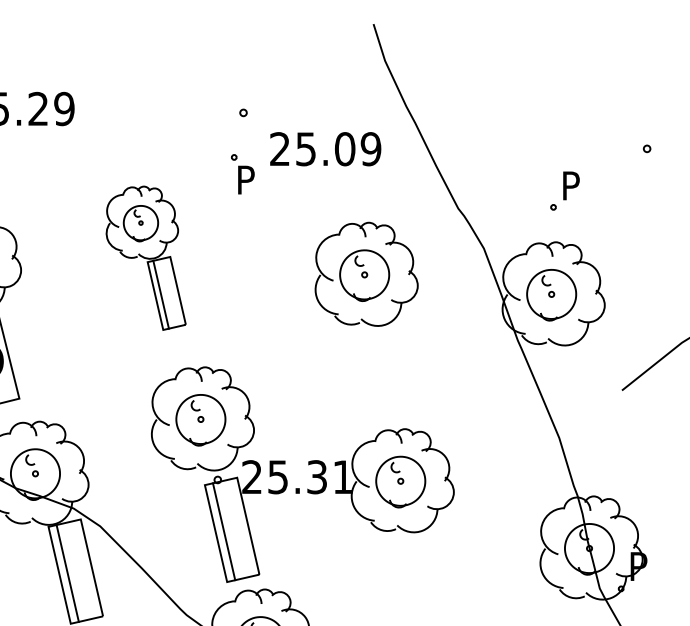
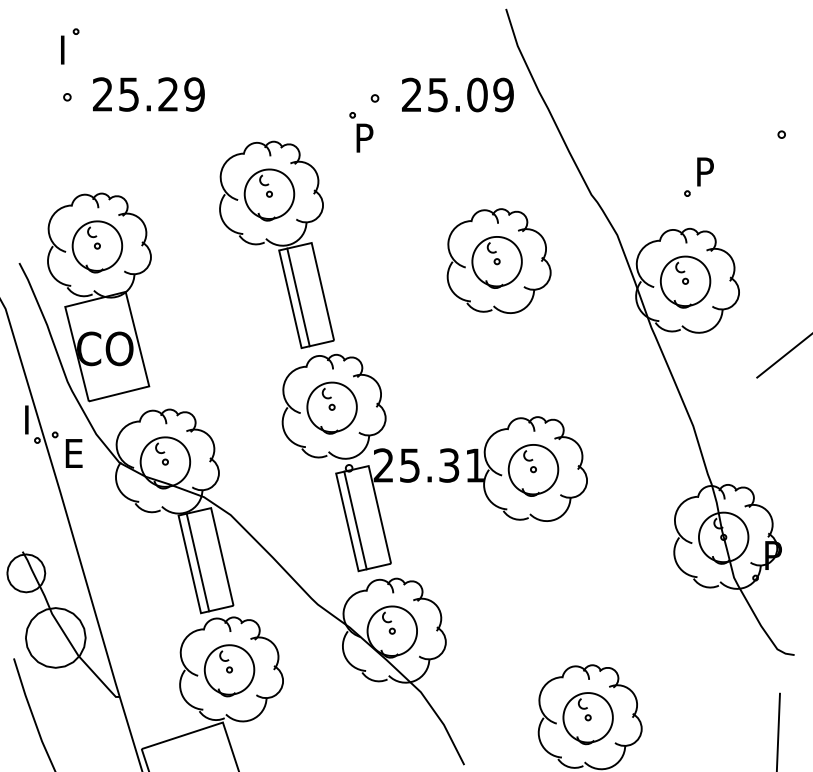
text: (325, 148) -> (457, 94), moved
part: (242, 174) -> (361, 132), moved
part: (145, 257) -> (276, 244), size x1.43

